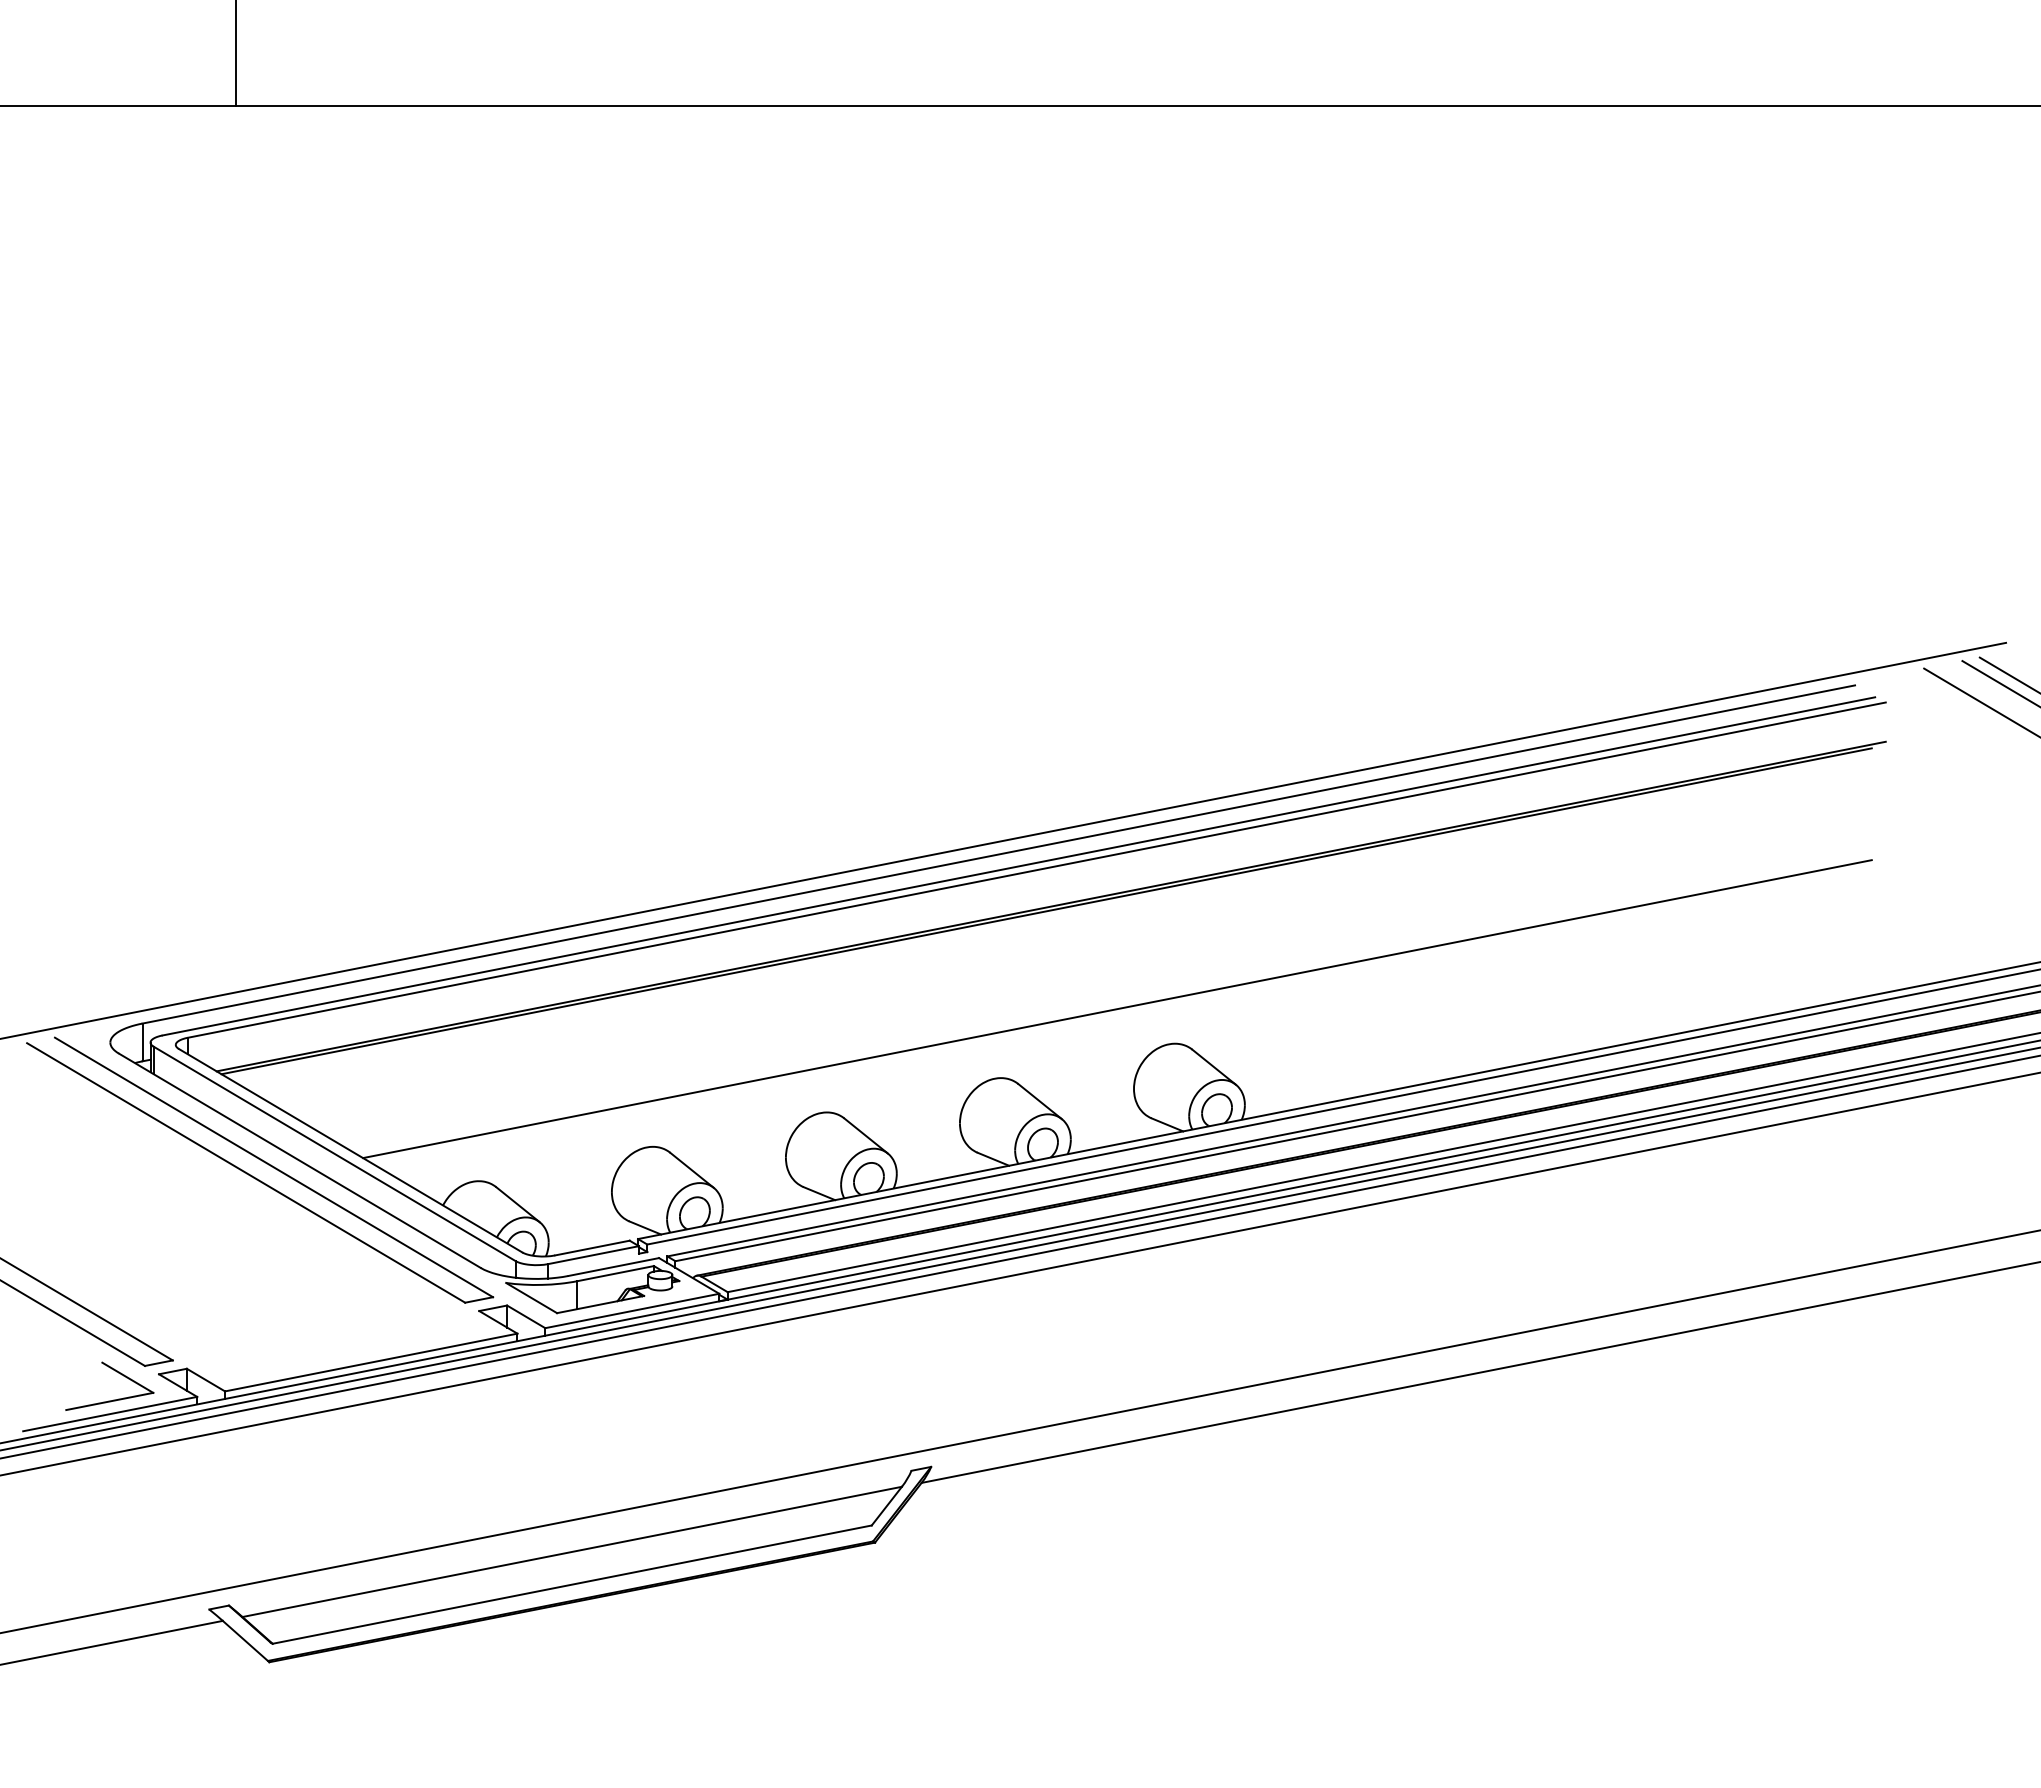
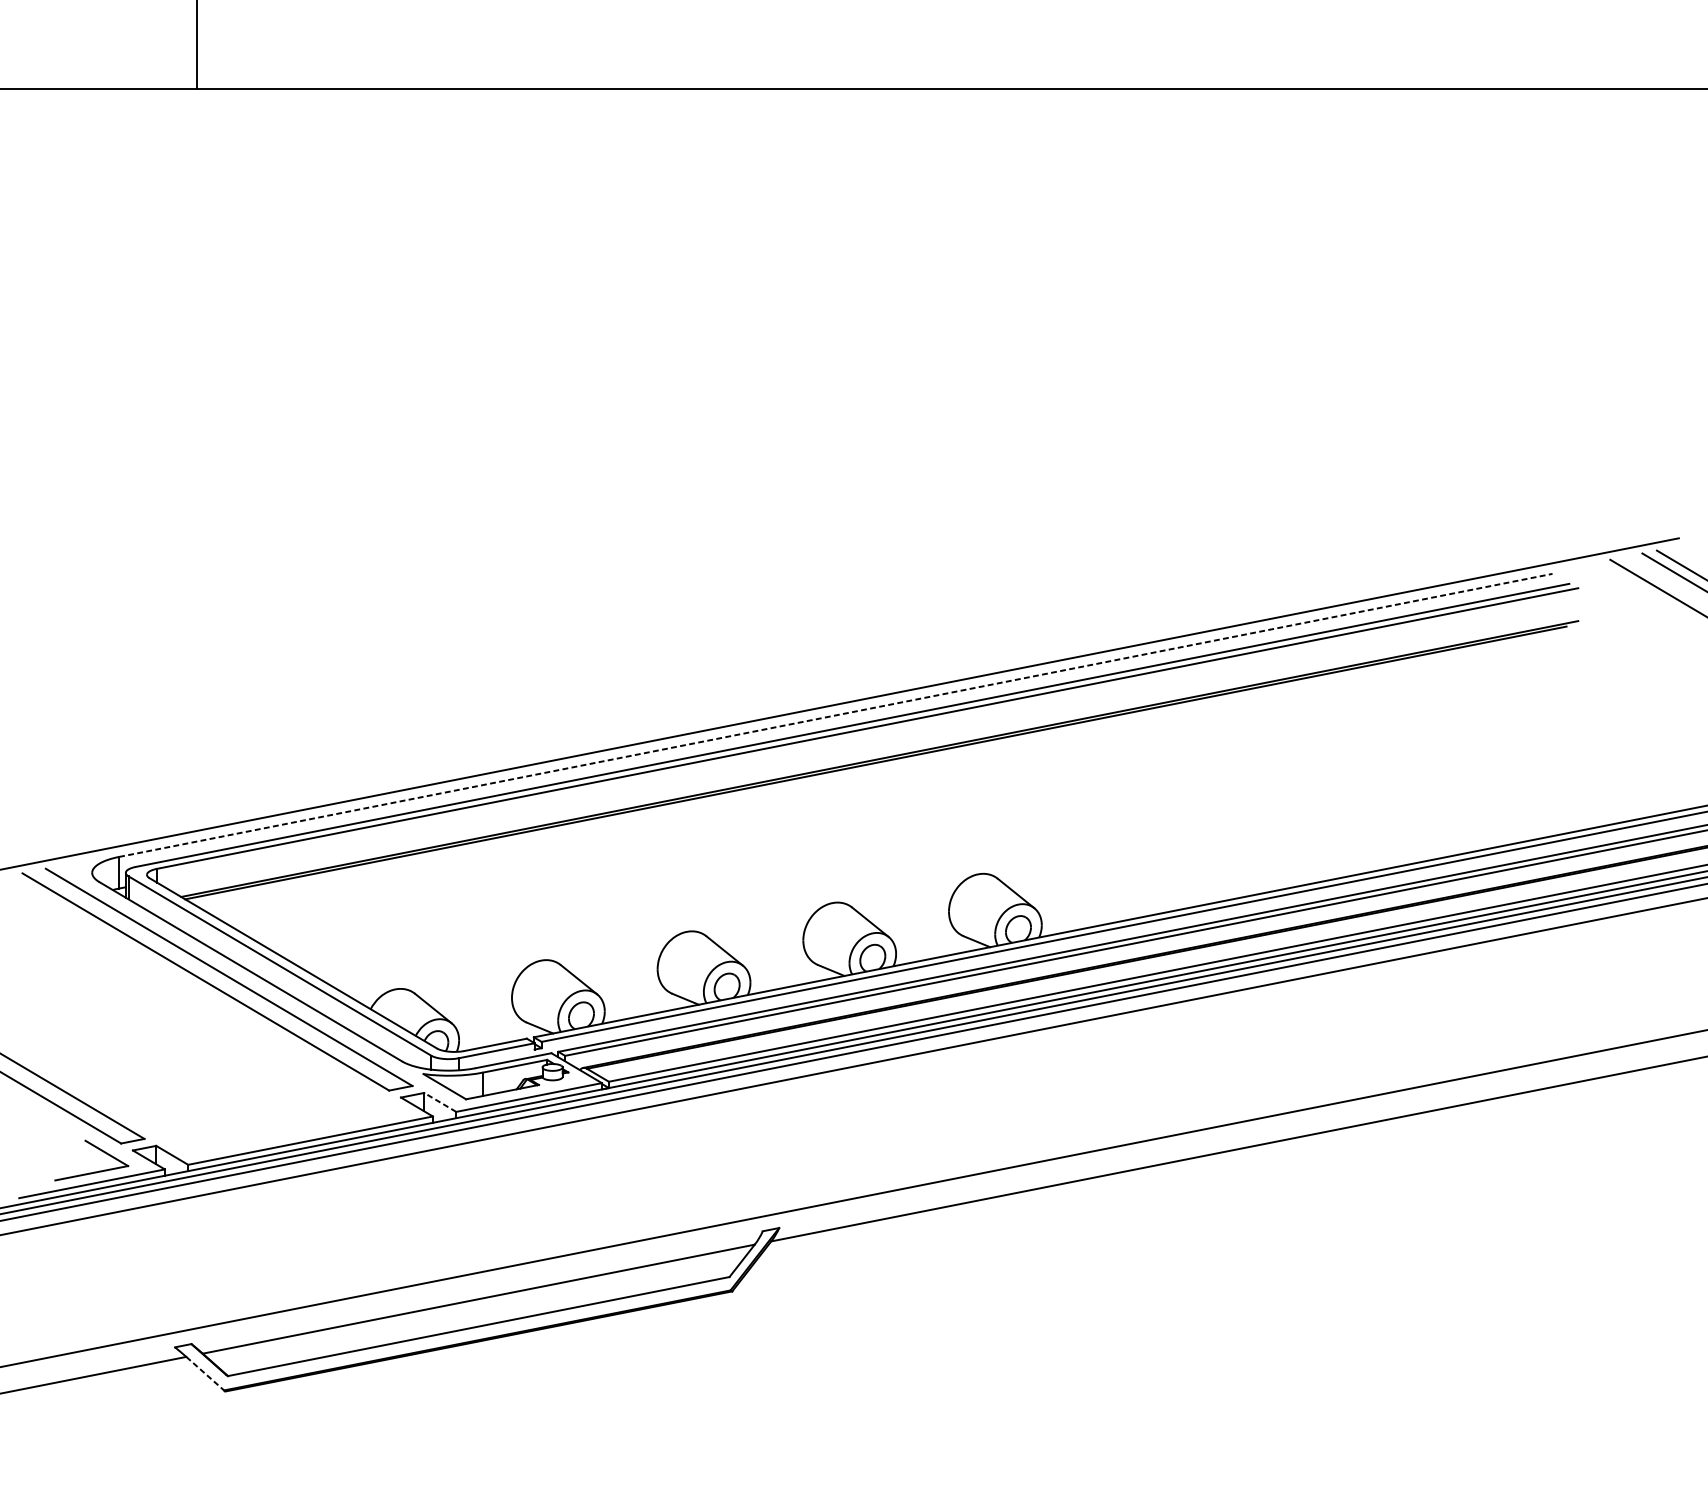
line: (998, 854) -> (835, 715), solid -> dashed
line: (1117, 1009) -> (935, 845), removed
line: (525, 1316) -> (439, 1102), solid -> dashed
line: (246, 1641) -> (206, 1374), solid -> dashed

